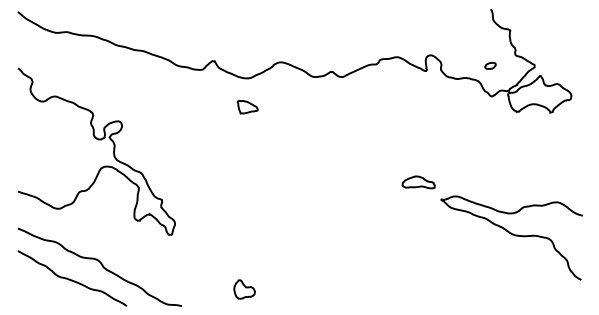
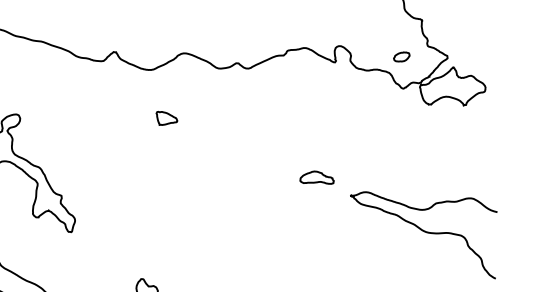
part: (490, 65) -> (401, 56), size x1.43
part: (247, 106) -> (166, 117), moved
part: (418, 182) -> (316, 177), moved

